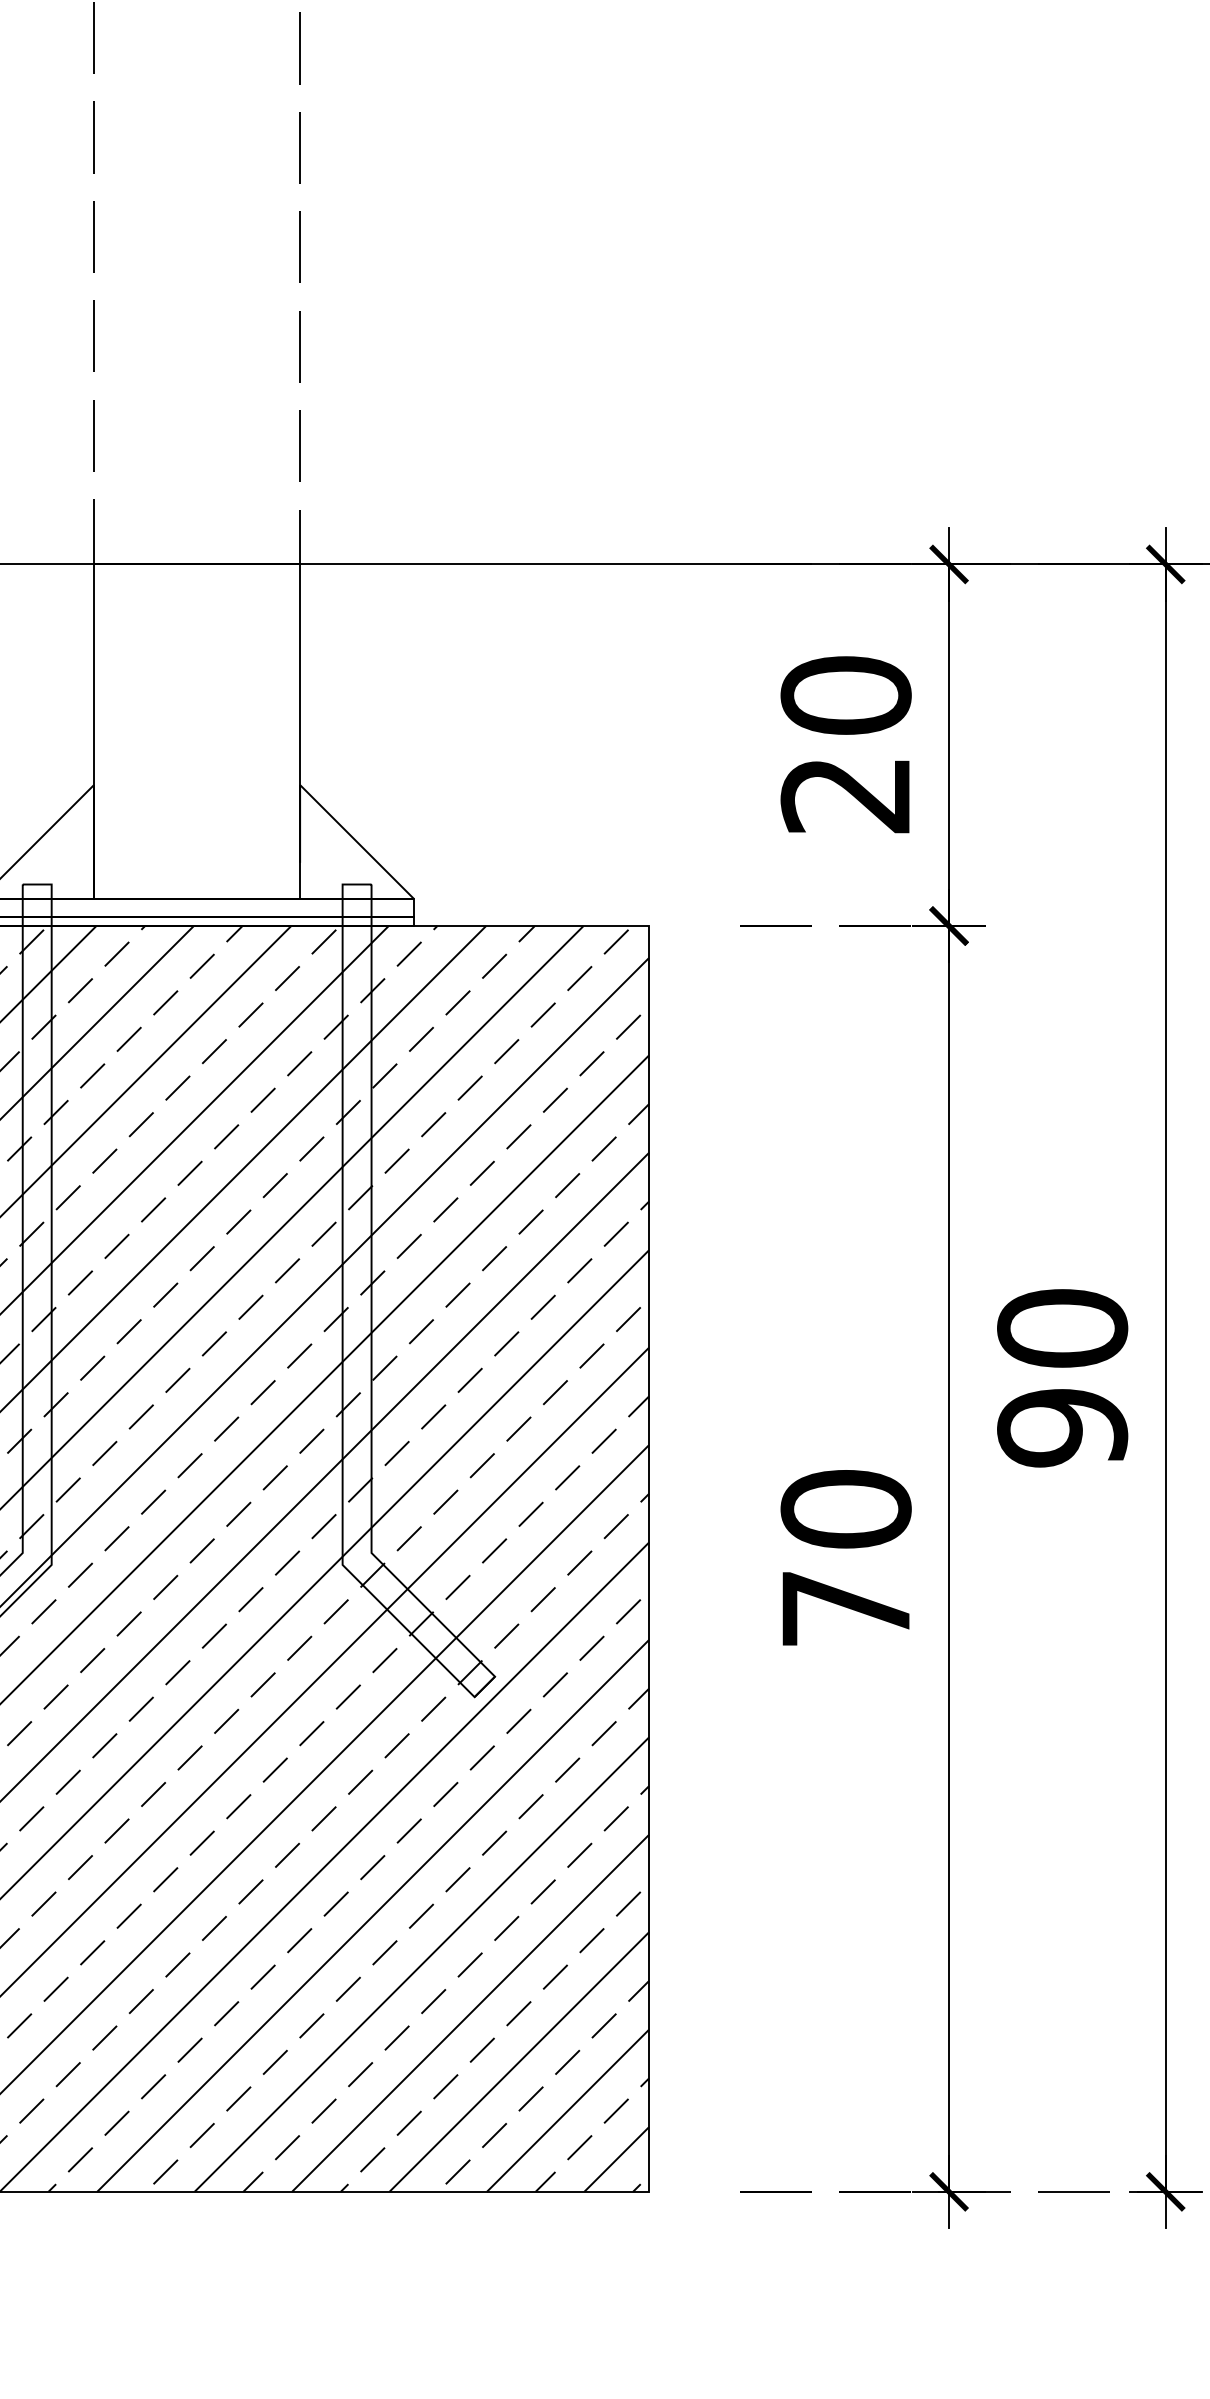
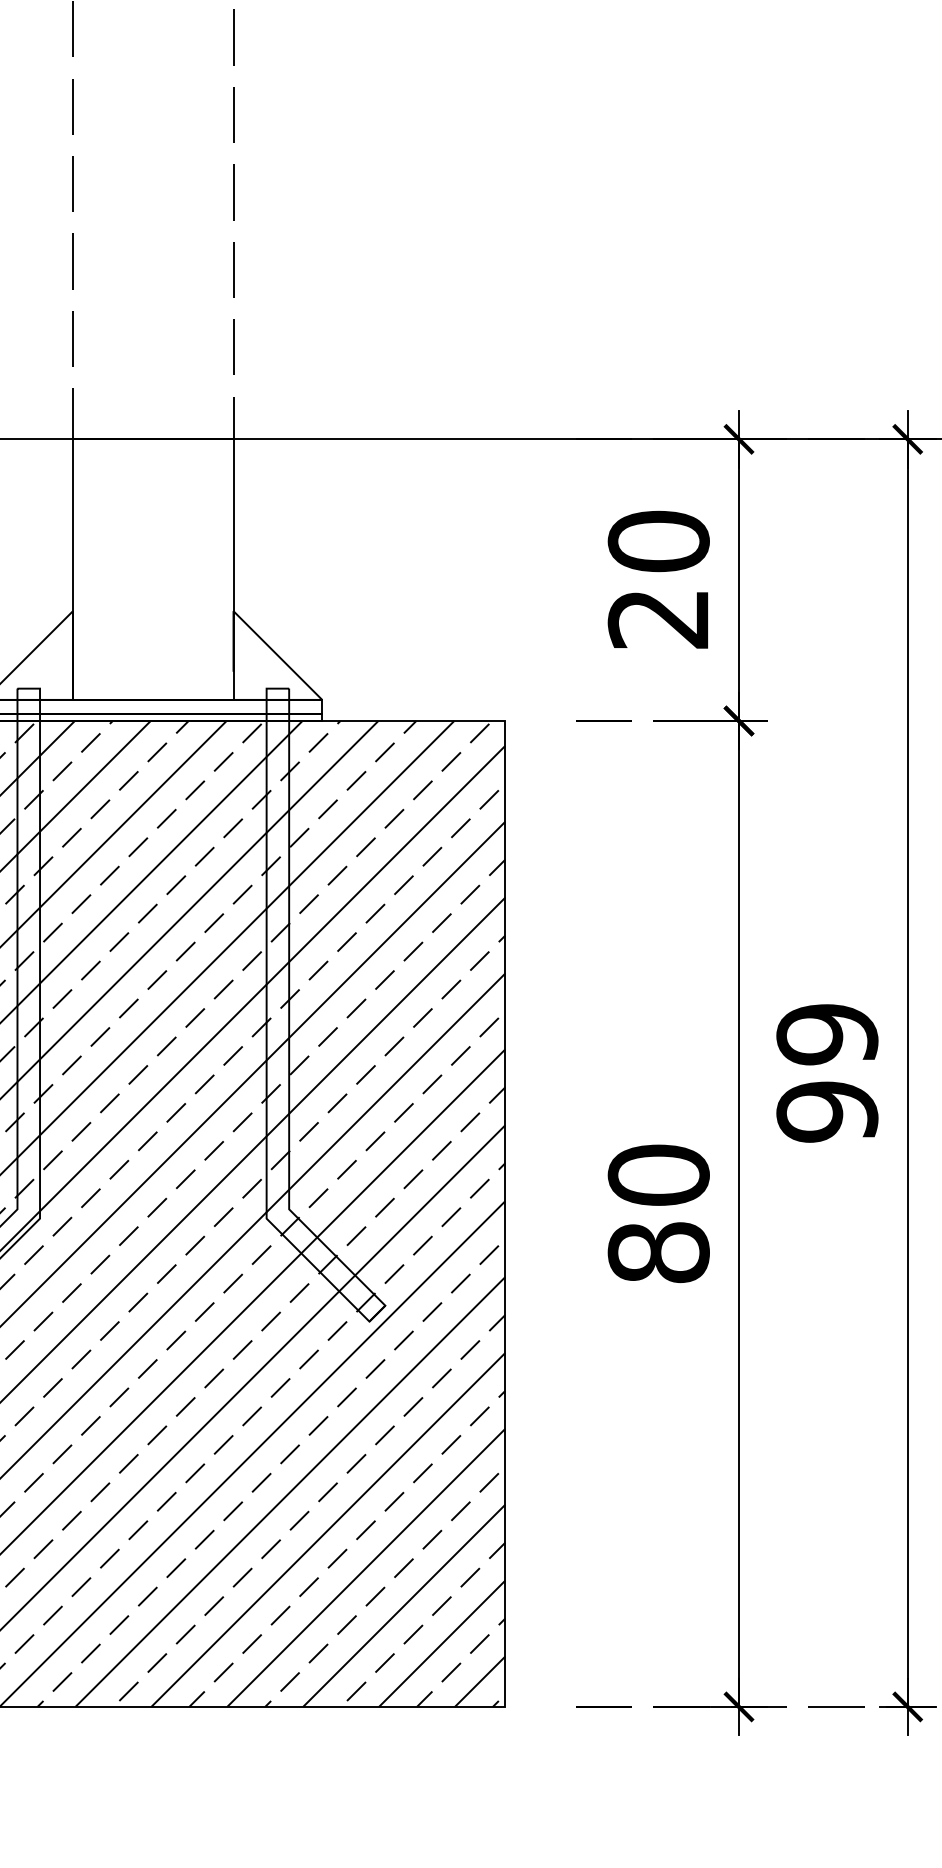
text: (1062, 1328) -> (827, 1034), 90 -> 99
text: (845, 1608) -> (658, 1252), 70 -> 80

